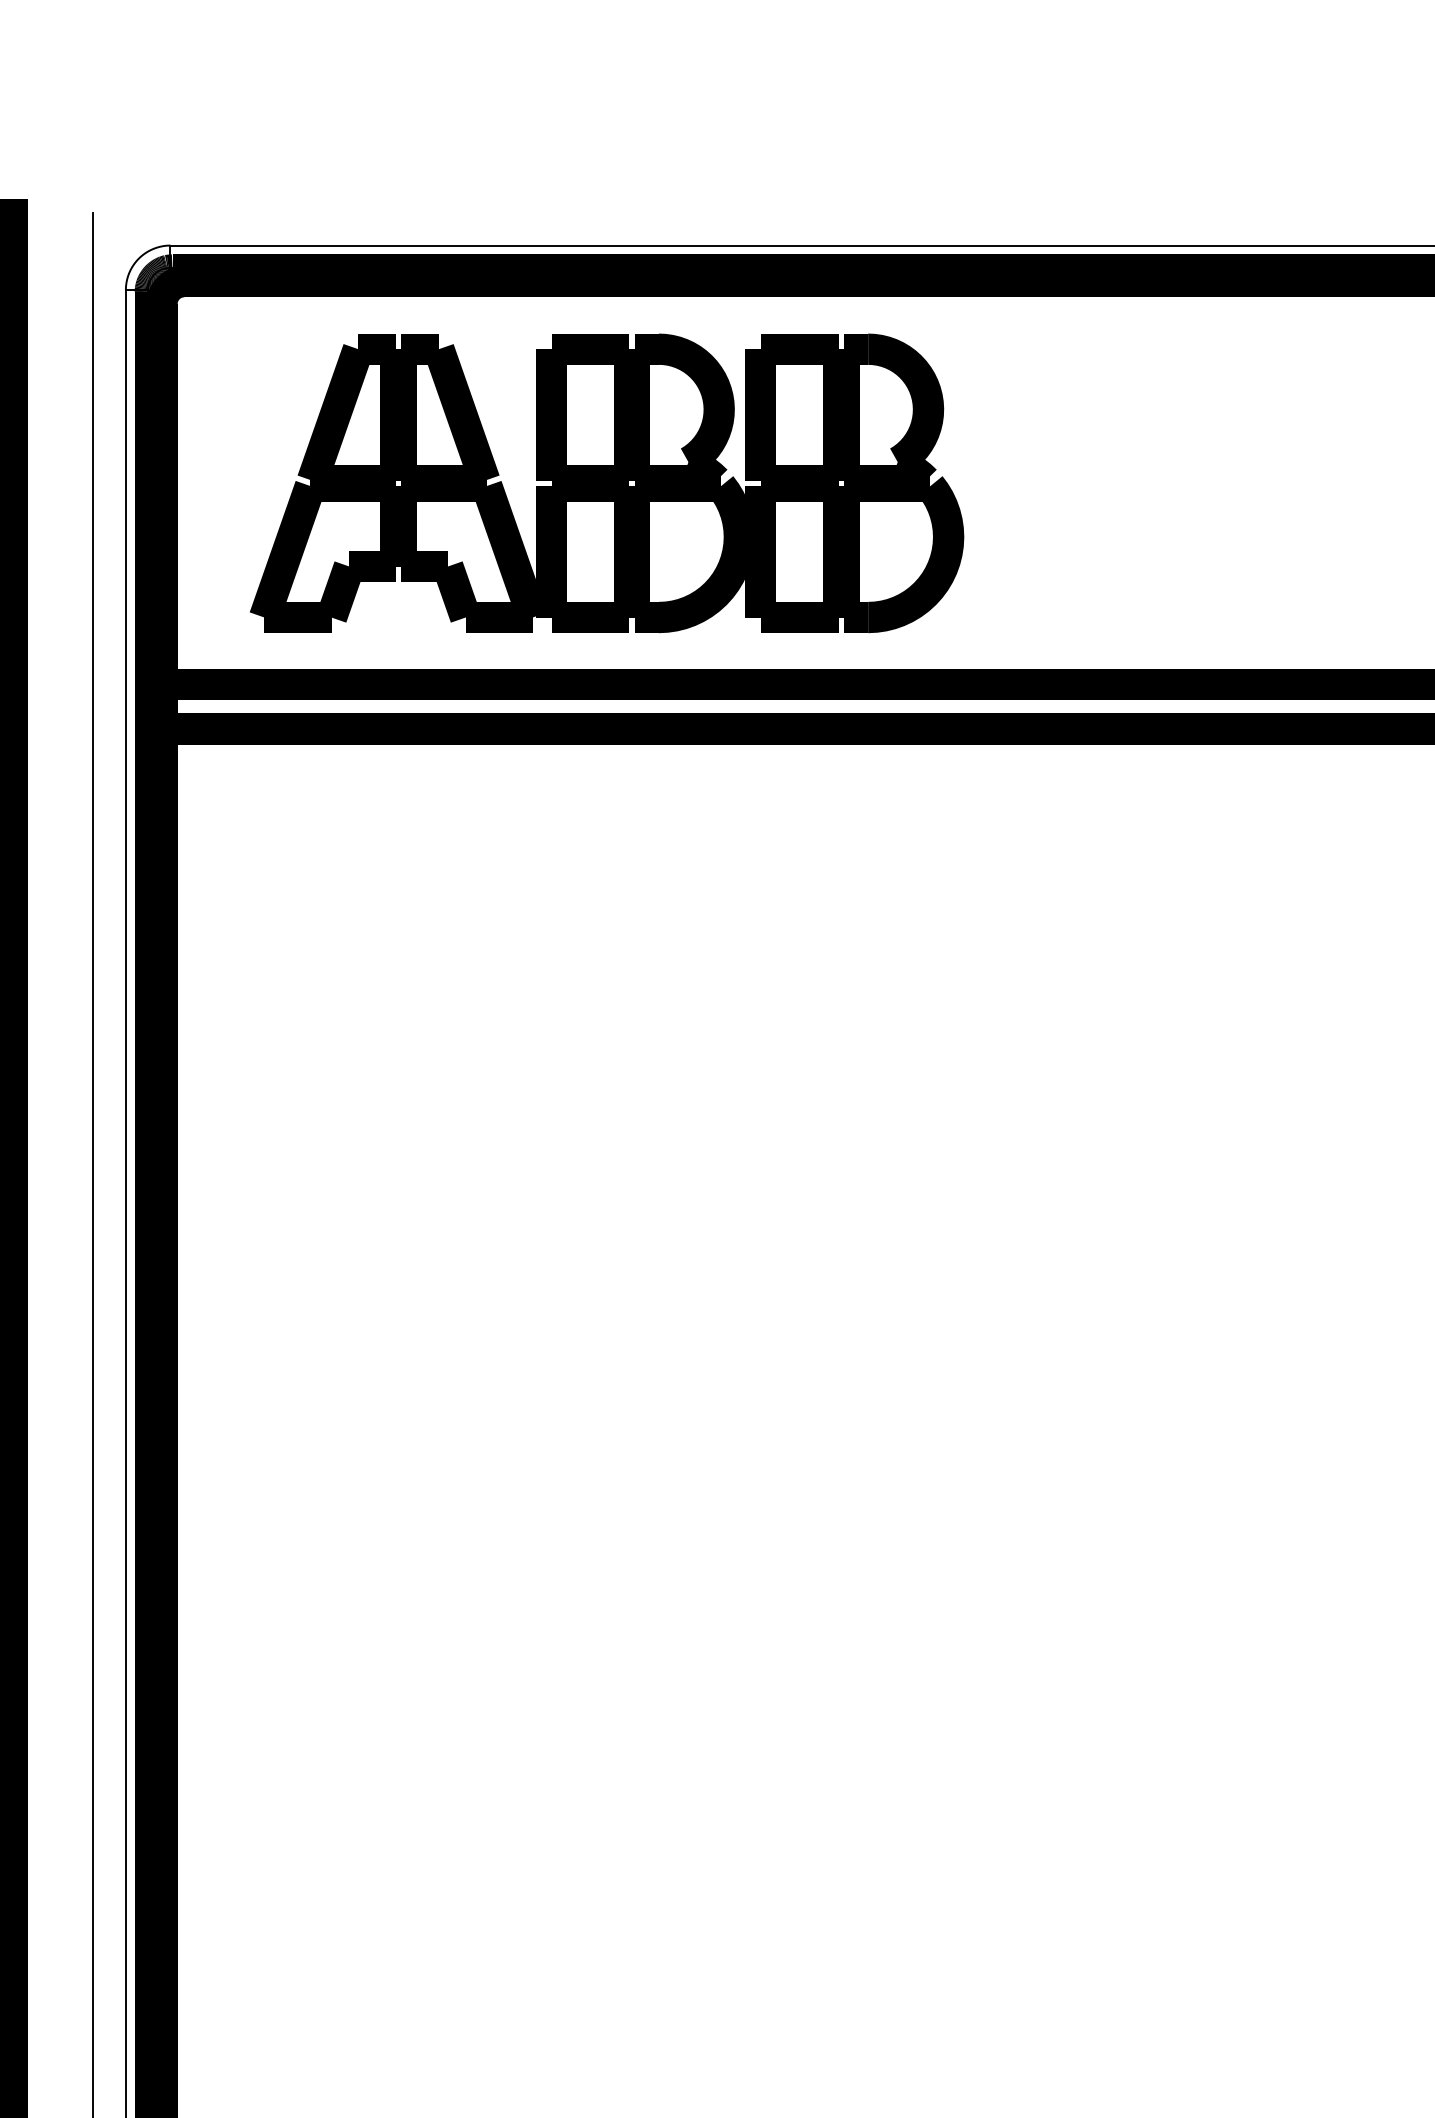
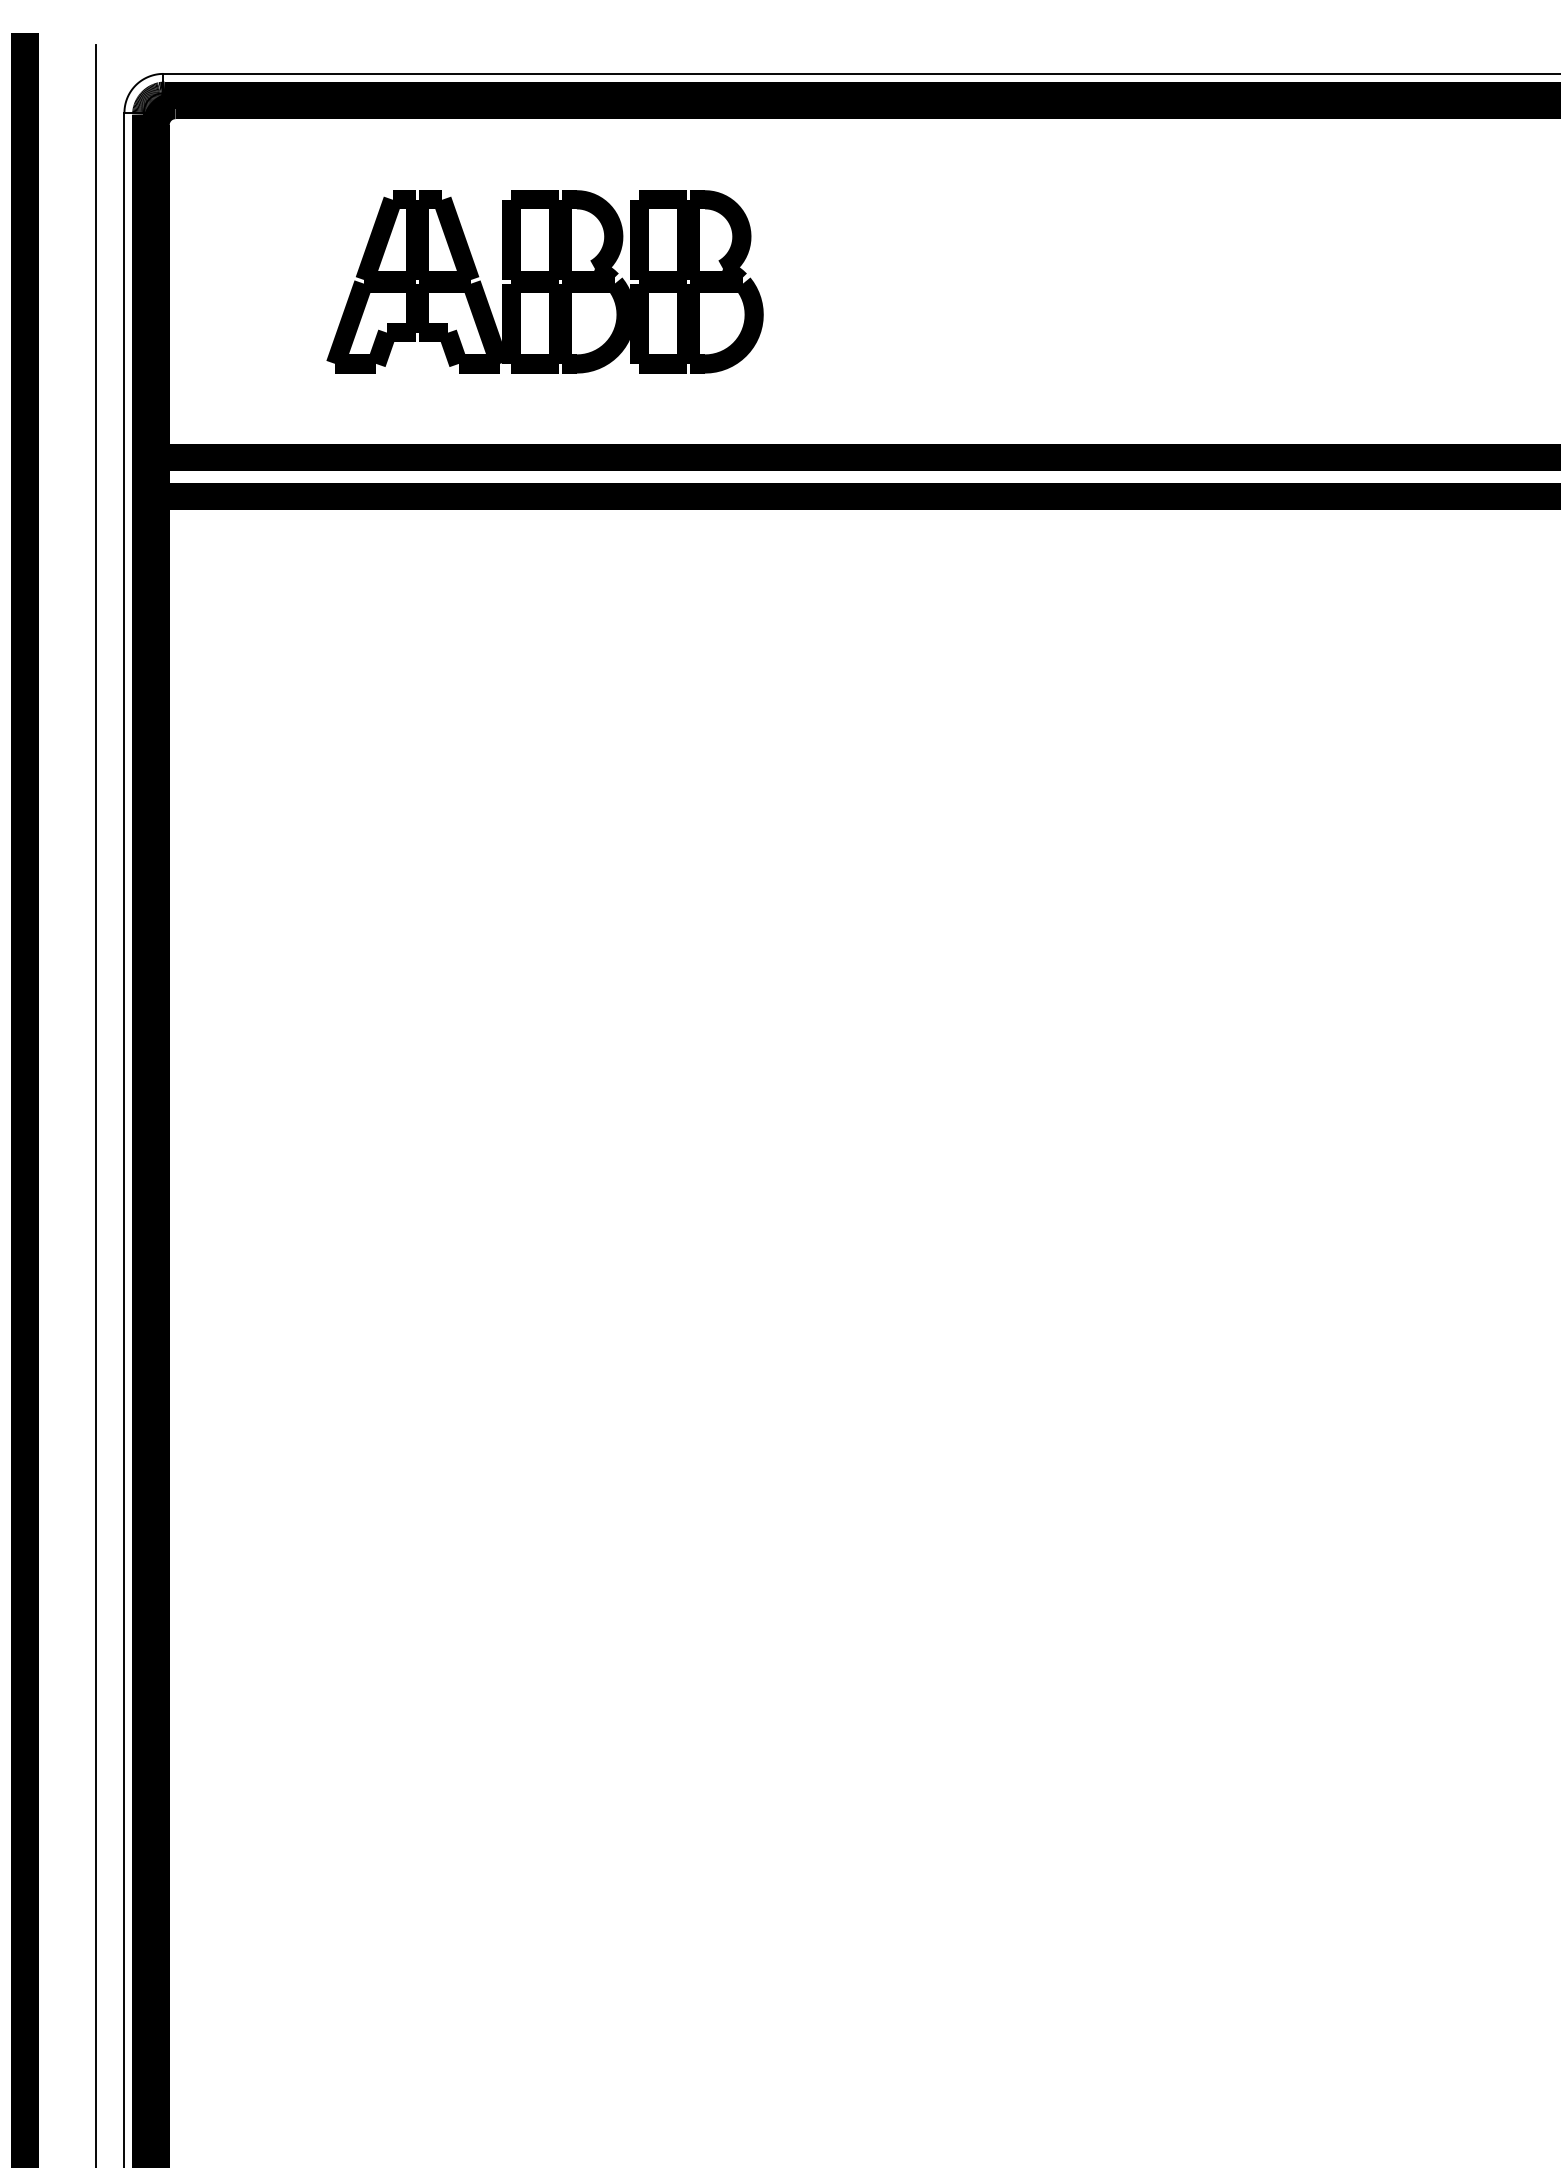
part: (606, 482) -> (544, 281), size x0.7

